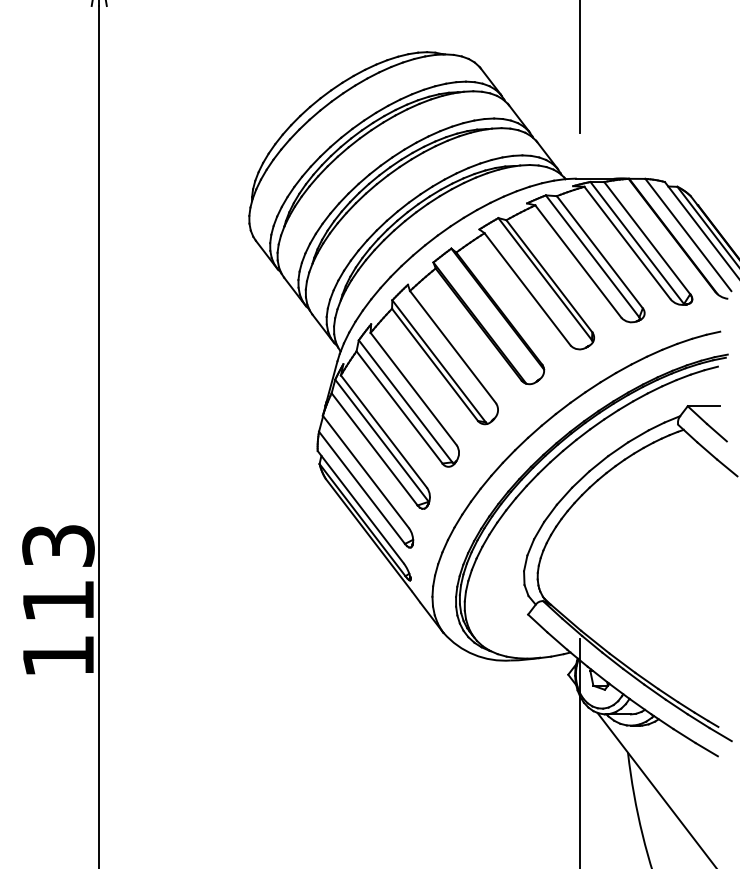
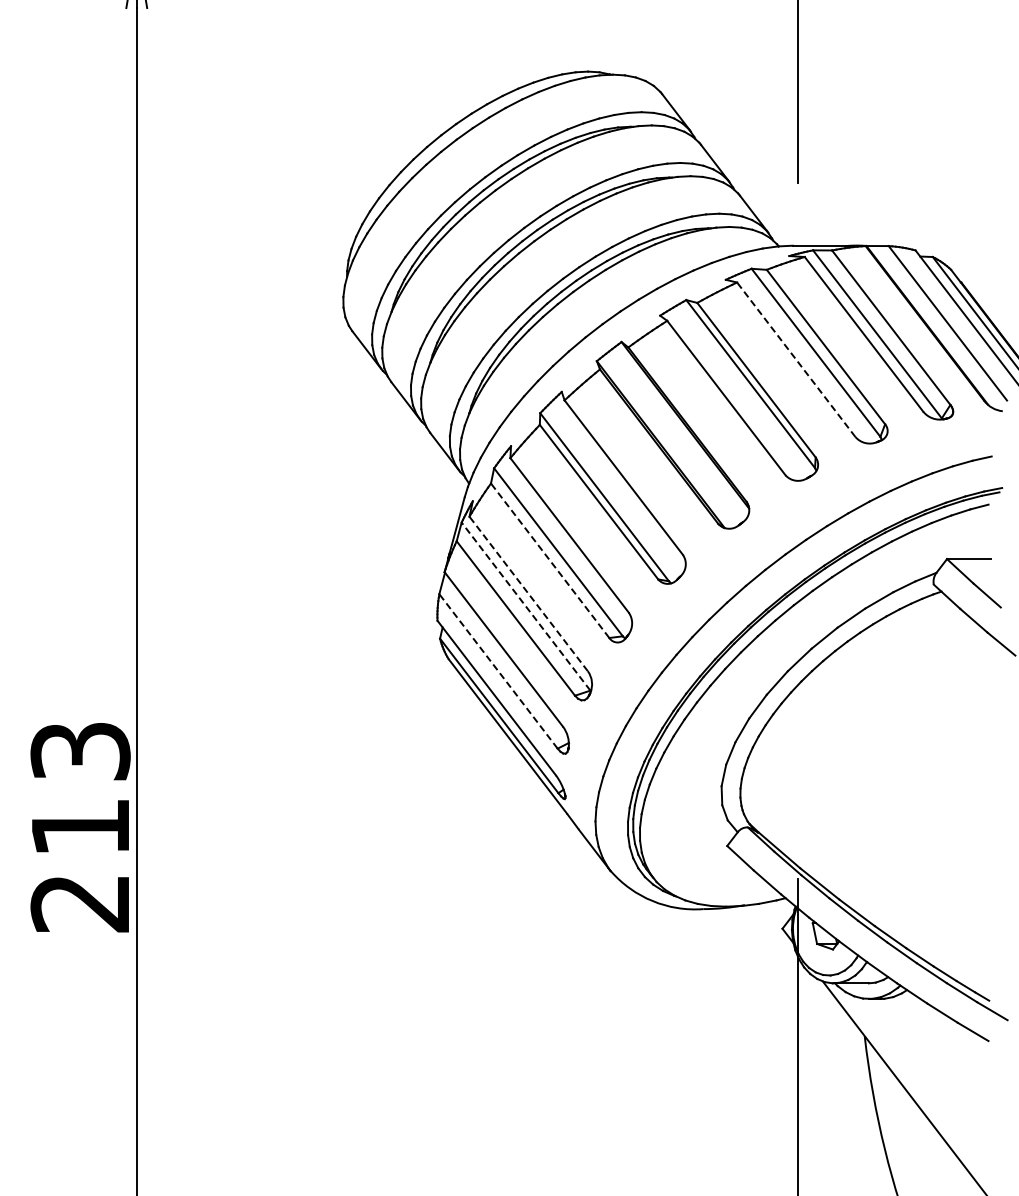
line: (577, 261) -> (795, 359), solid -> dashed
line: (399, 407) -> (549, 560), solid -> dashed
line: (383, 431) -> (528, 593), solid -> dashed
line: (382, 440) -> (526, 606), solid -> dashed
line: (362, 487) -> (498, 671), solid -> dashed
text: (57, 657) -> (79, 904), 113 -> 213

